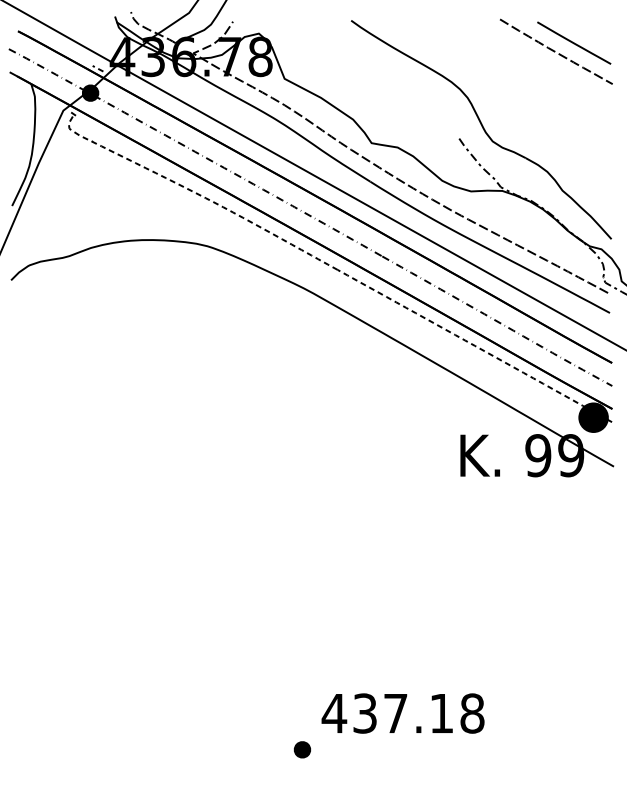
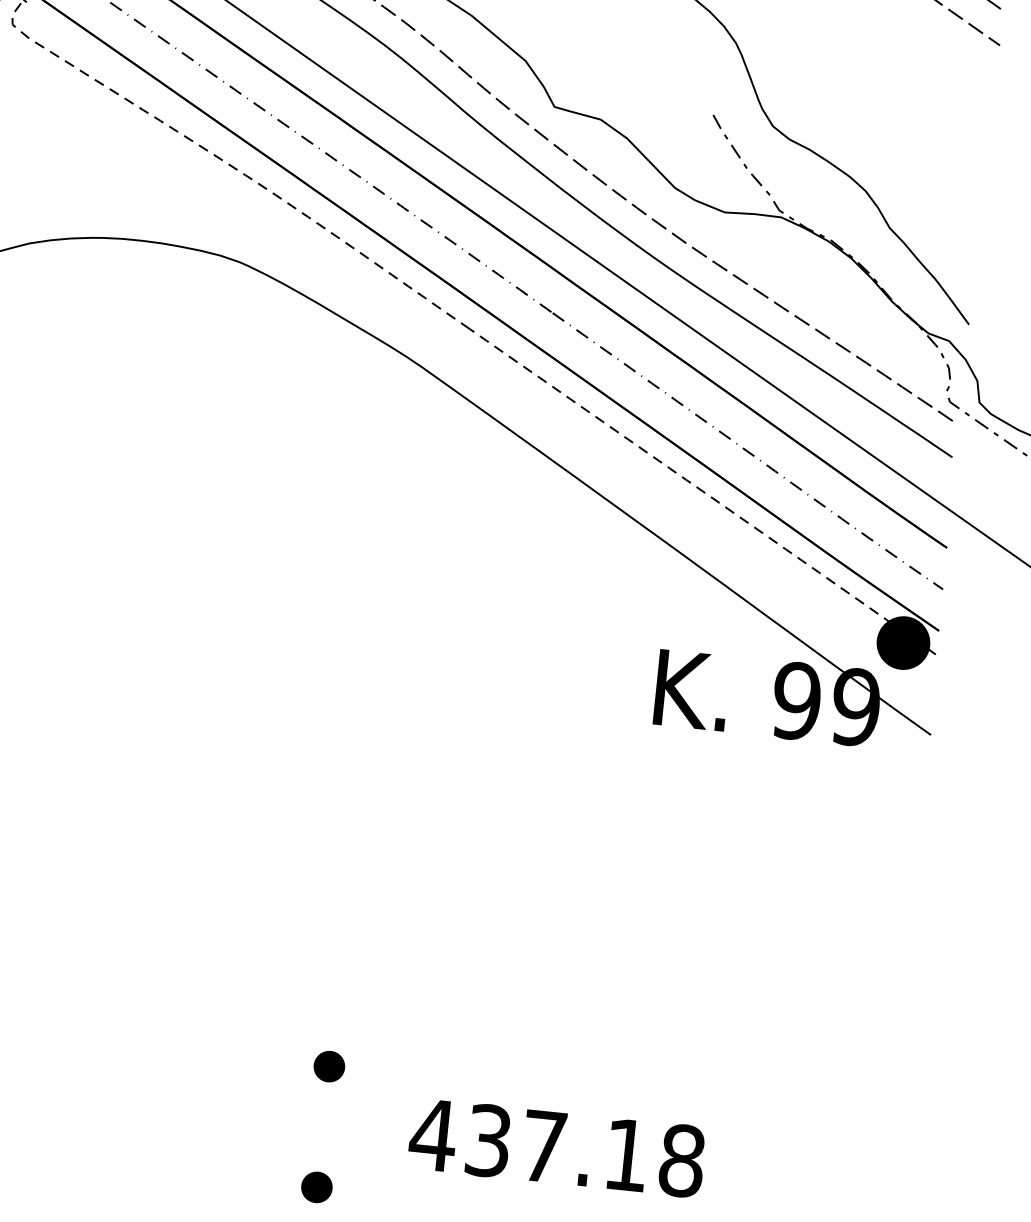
part: (301, 682) -> (327, 1065), added
text: (402, 713) -> (556, 1147), moved

